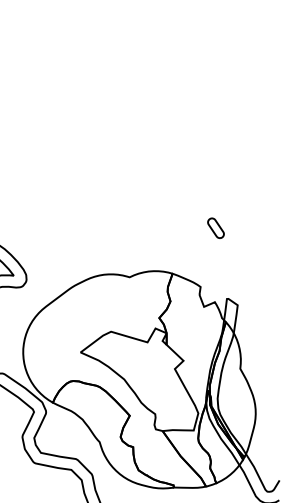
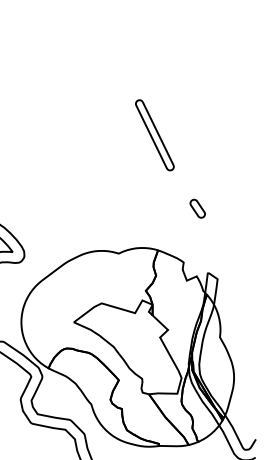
part: (168, 148) -> (154, 135), added

